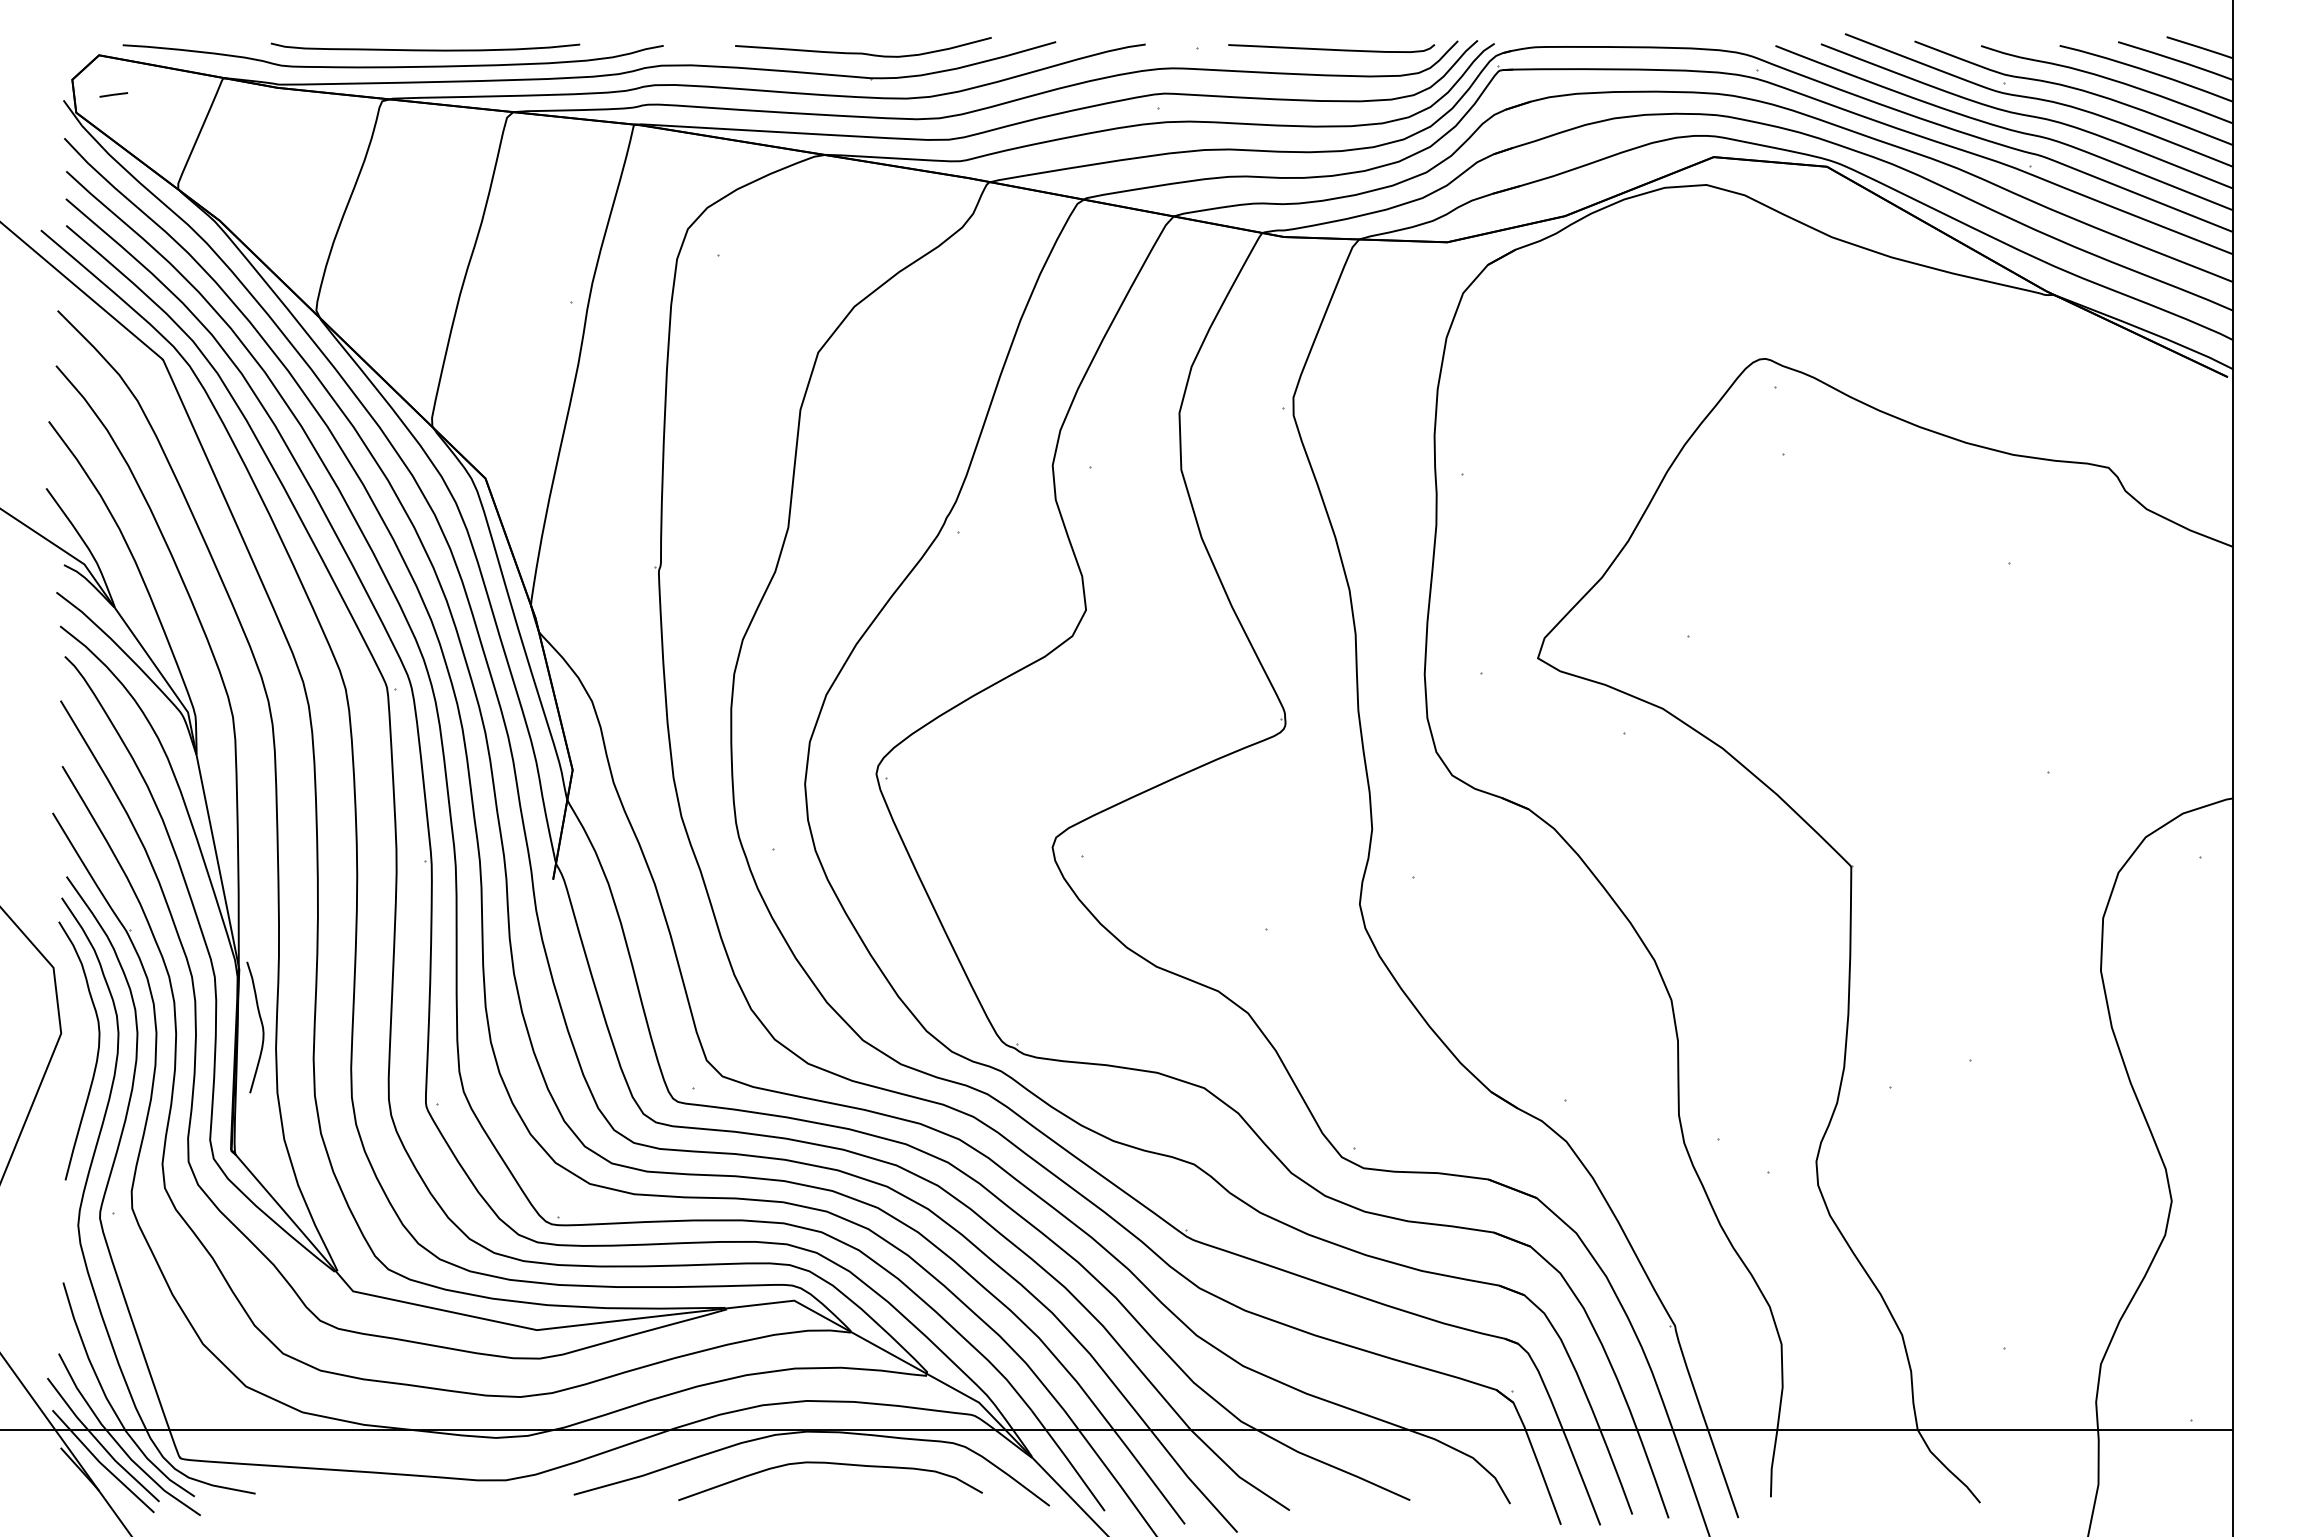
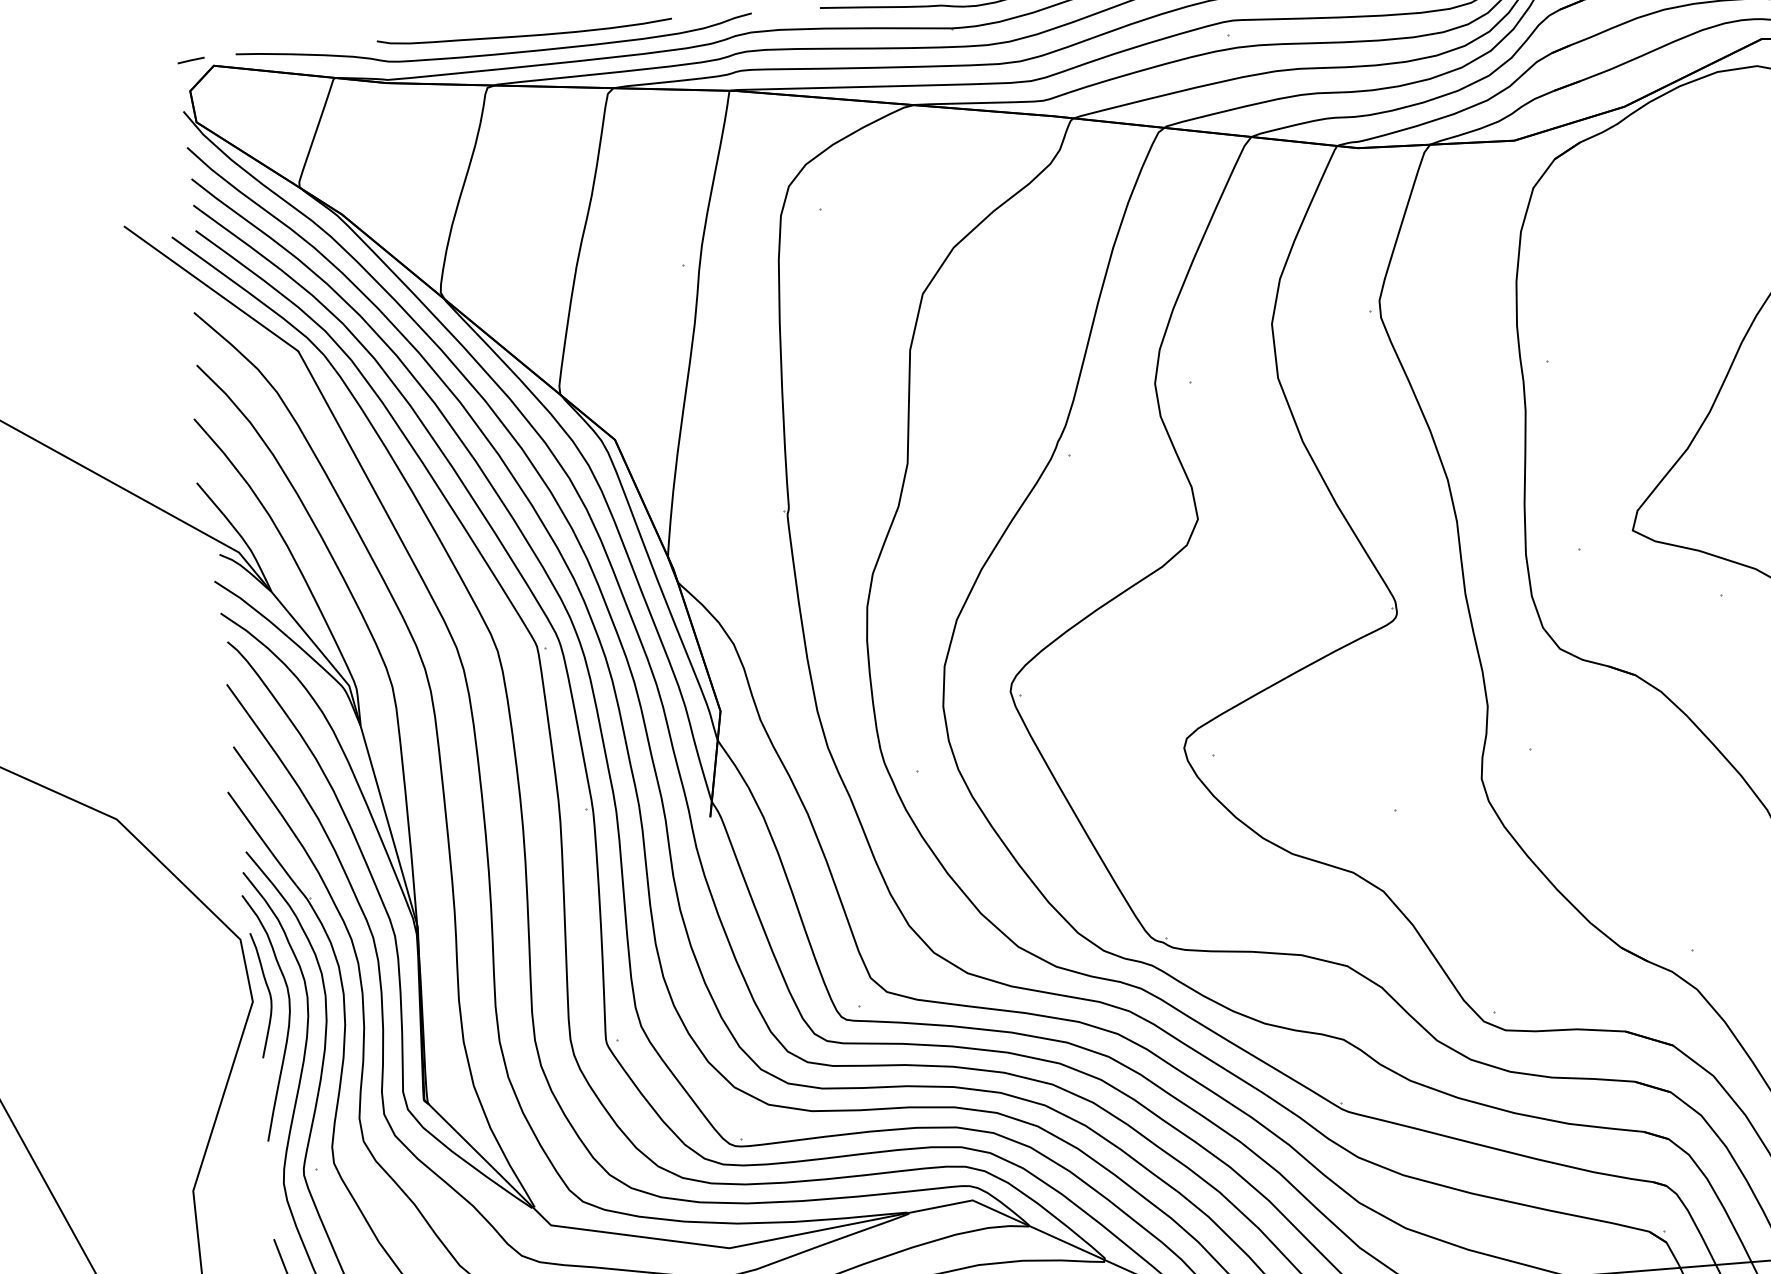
line: (113, 94) -> (190, 60), moved
curve: (261, 1026) -> (268, 993), moved

